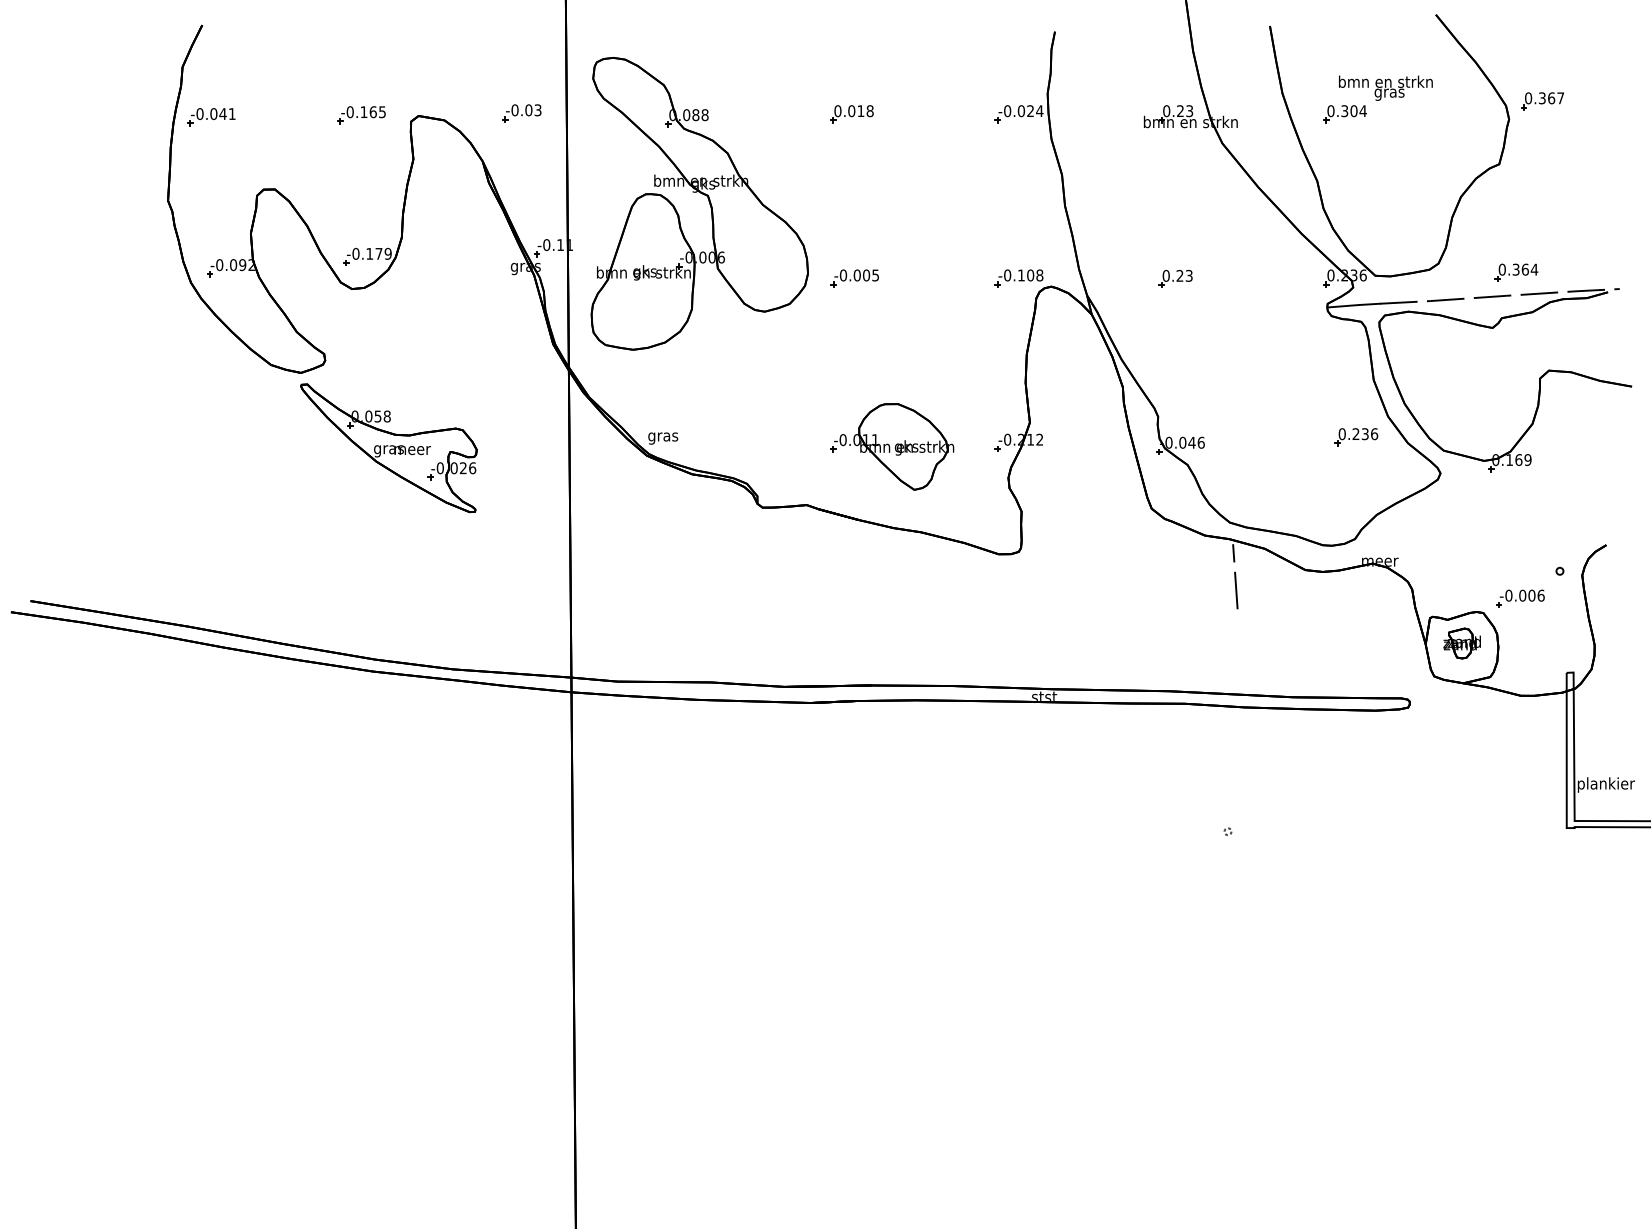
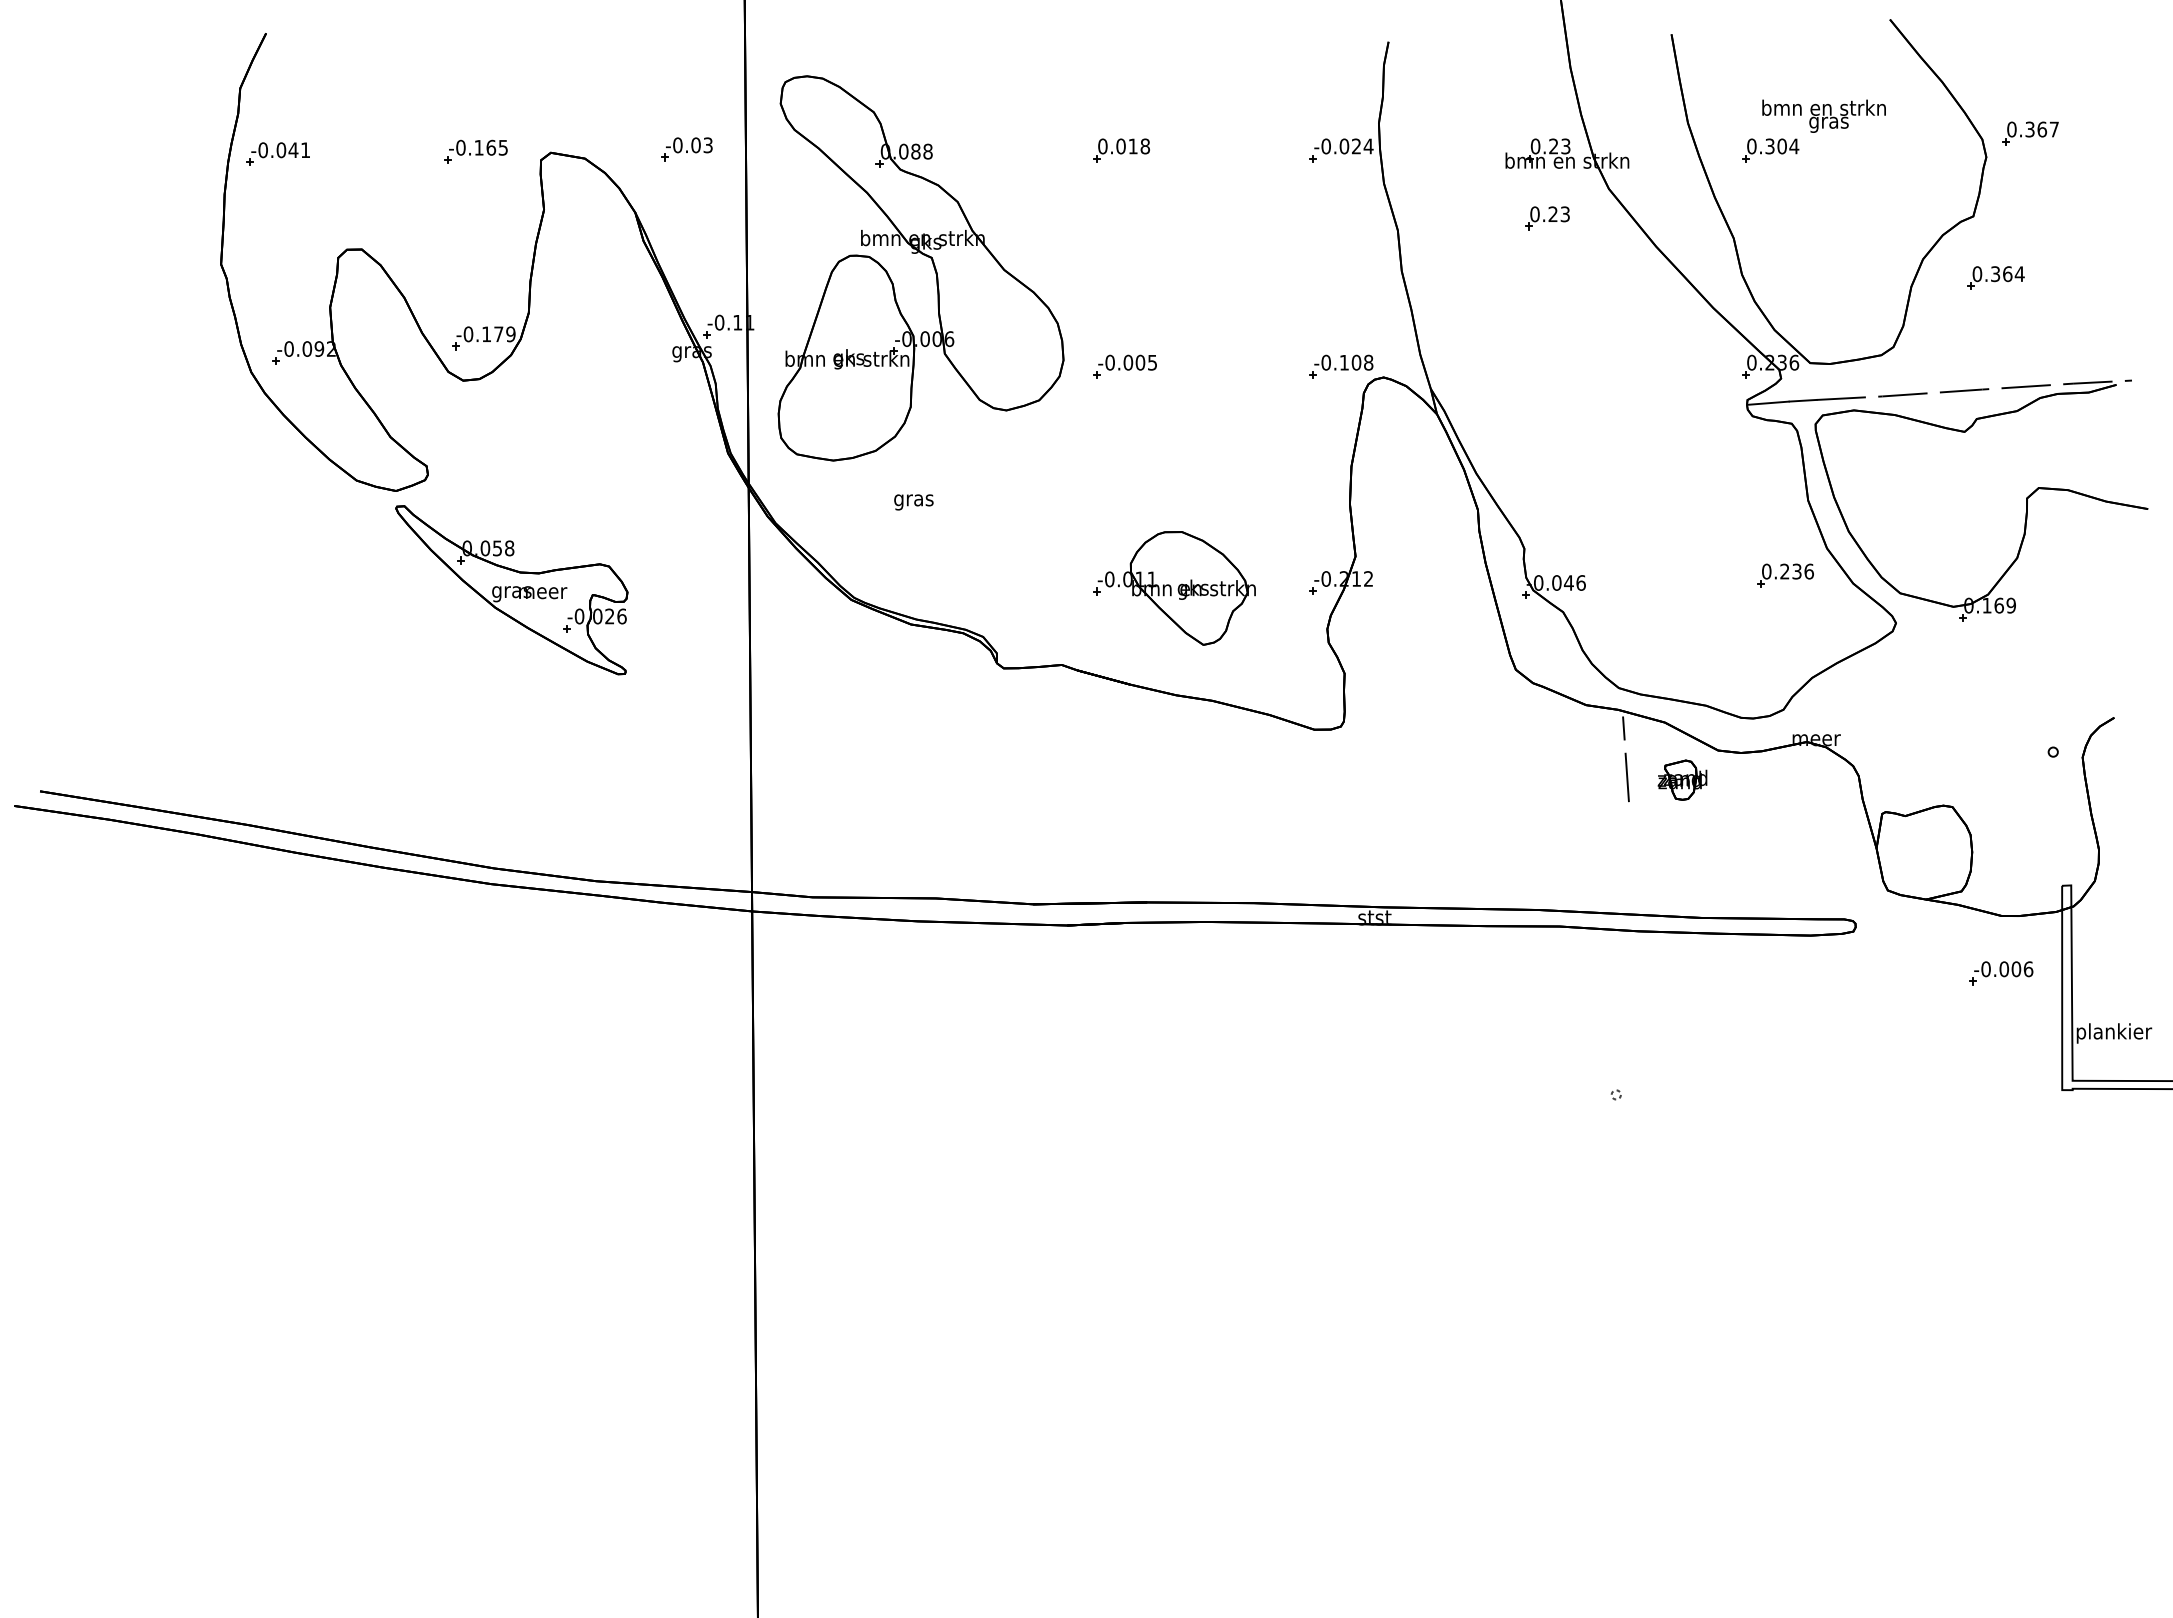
part: (1516, 272) -> (1995, 277), moved
part: (1175, 279) -> (1547, 218), moved
text: (662, 438) -> (913, 502), moved
part: (1520, 598) -> (2001, 973), moved
part: (1462, 642) -> (1682, 779), moved

